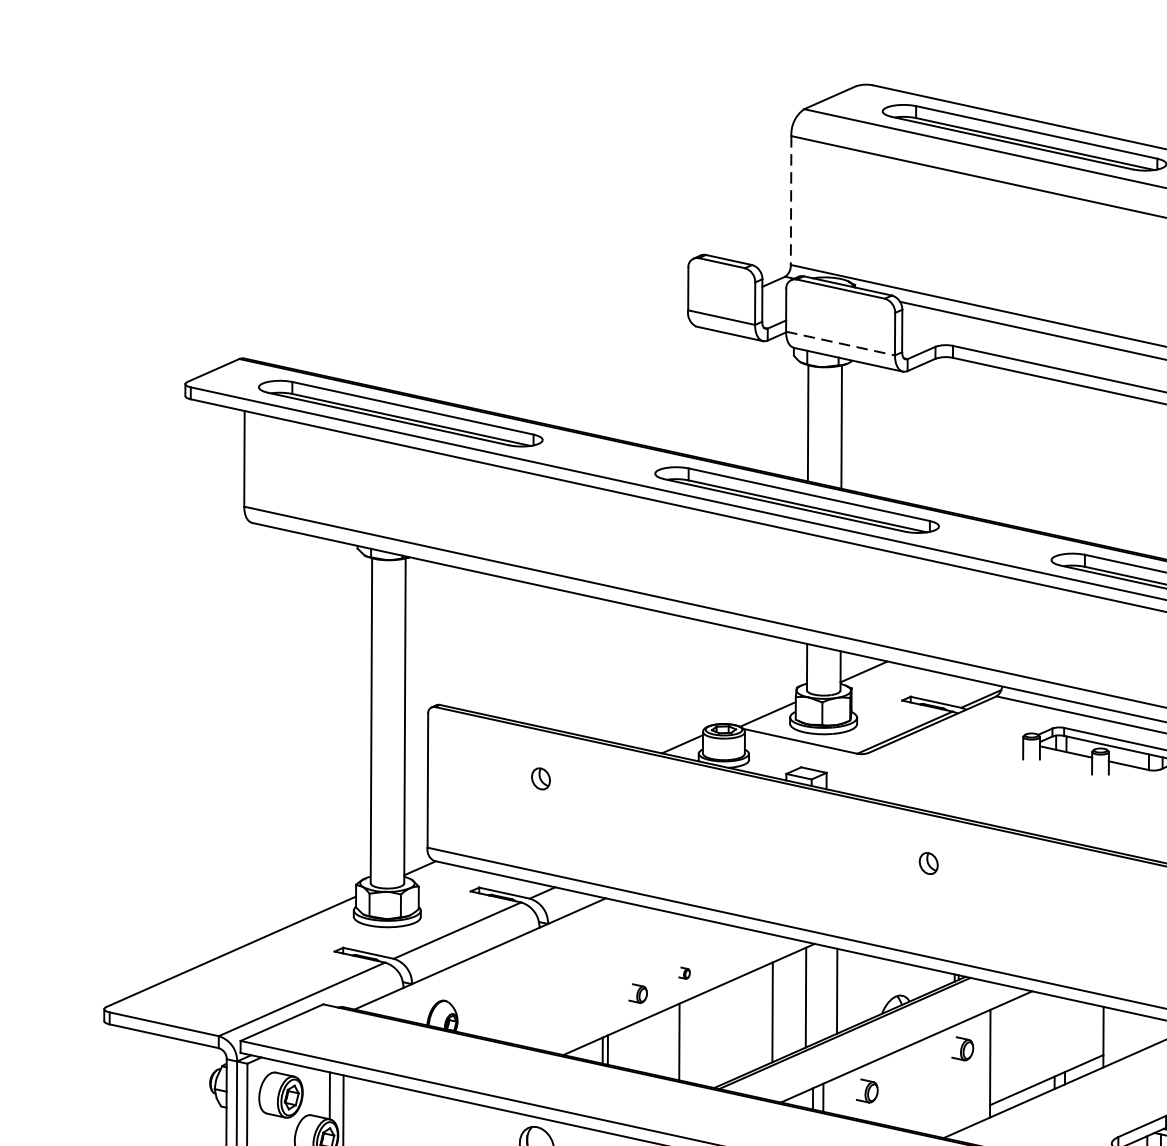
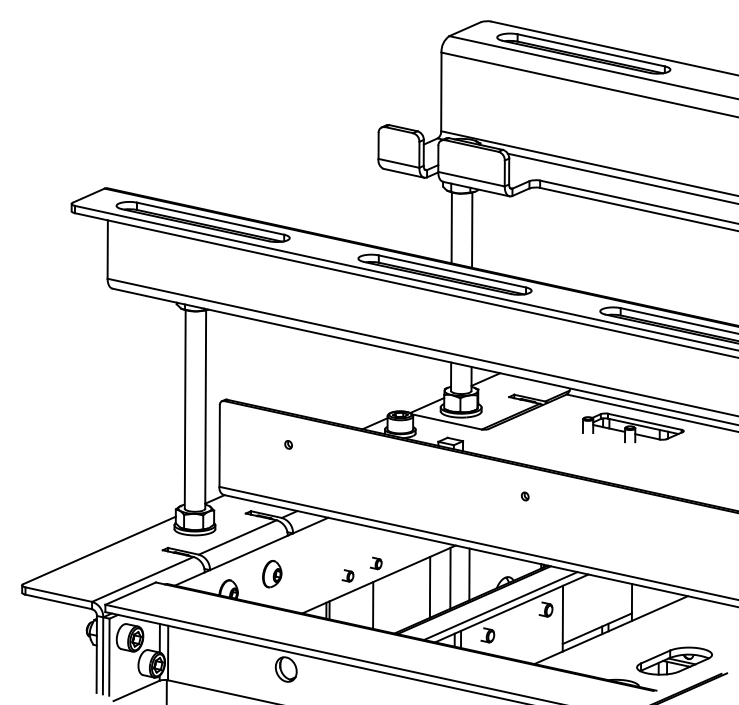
line: (791, 201) -> (441, 92), dashed -> solid
line: (840, 344) -> (471, 179), dashed -> solid
part: (540, 778) -> (288, 444), size x0.62
part: (927, 863) -> (524, 496), size x0.62
part: (684, 973) -> (376, 563), size x1.67
part: (514, 991) -> (272, 574), added
line: (888, 1042) -> (500, 605), added

